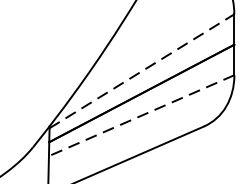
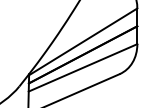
line: (142, 70) -> (83, 41), dashed -> solid
line: (140, 116) -> (82, 68), dashed -> solid

